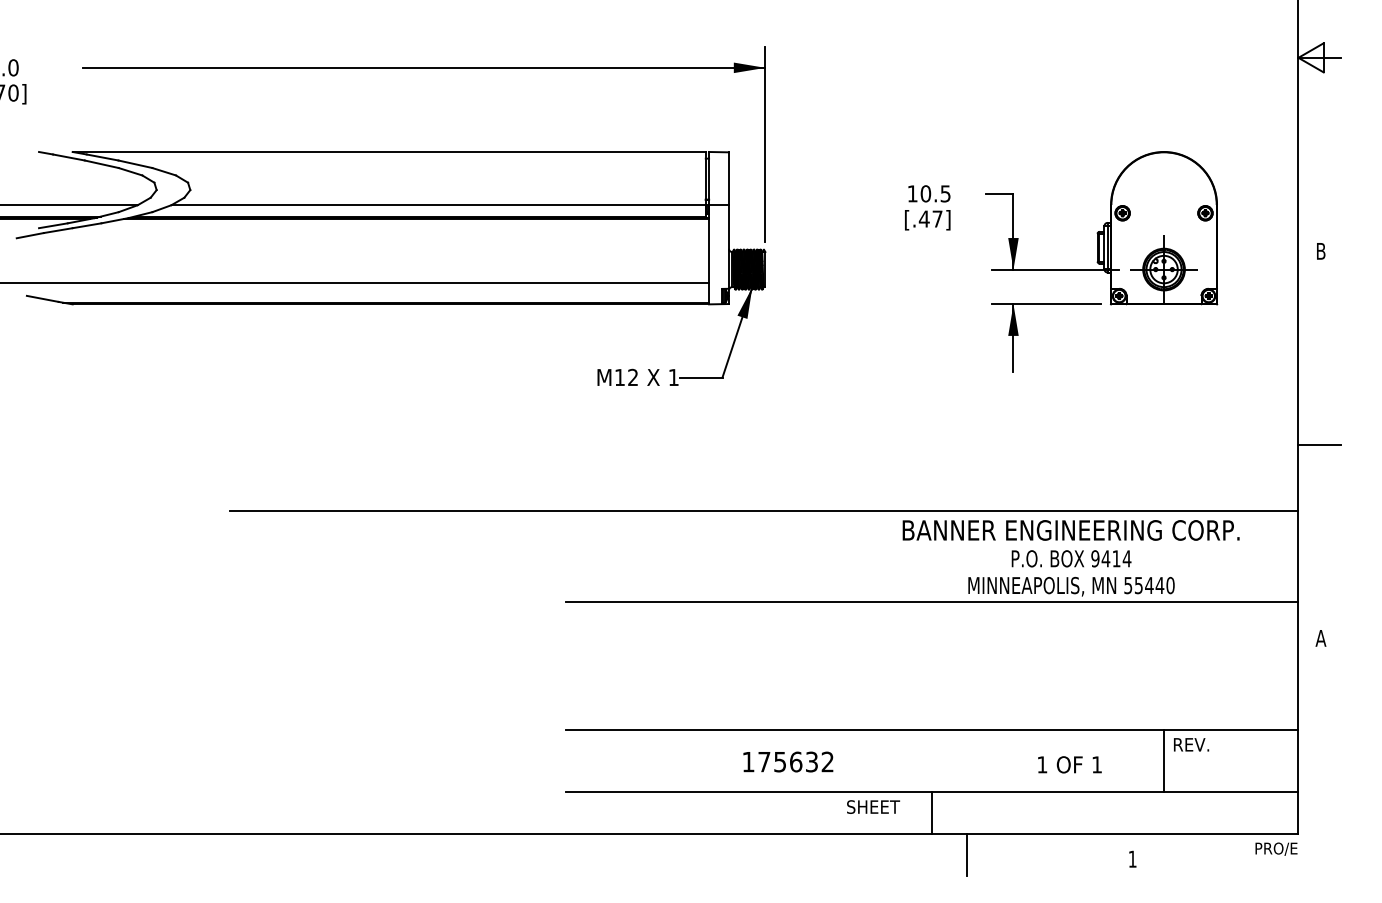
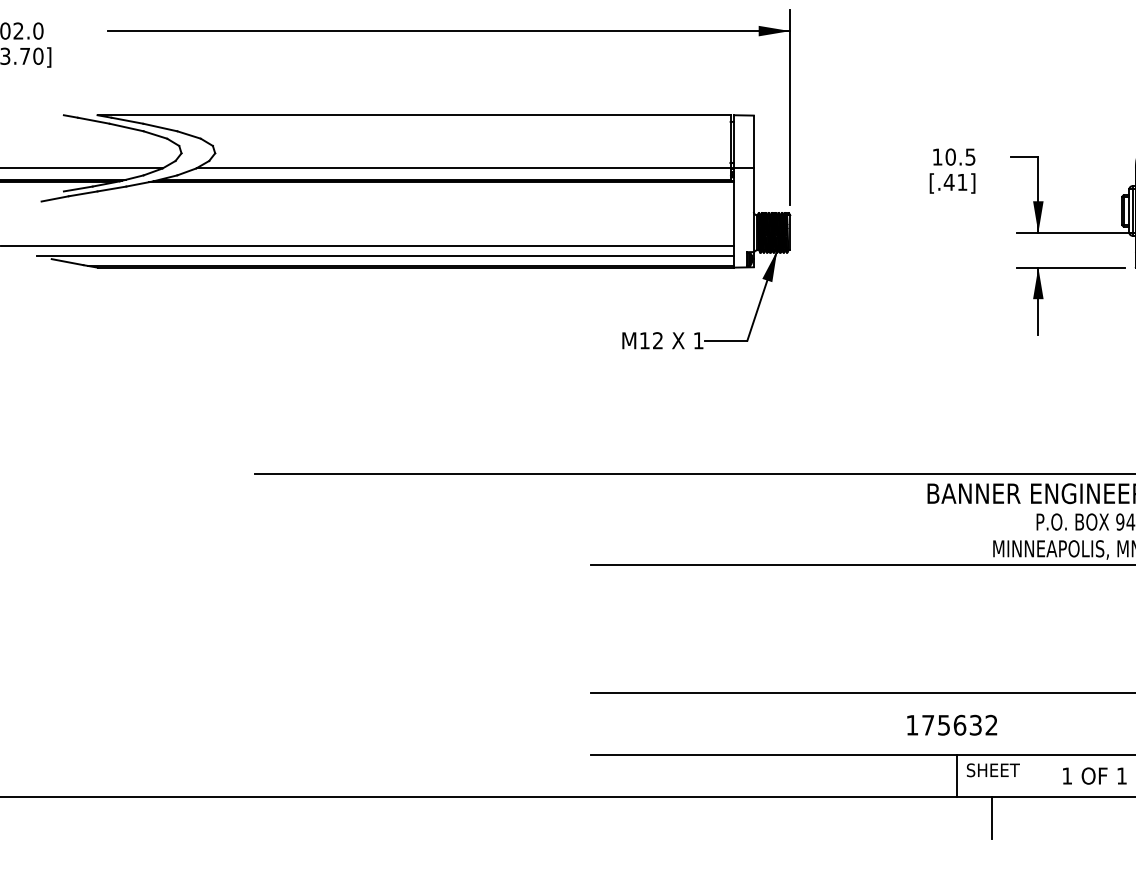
text: (937, 218) -> (962, 181), [.47] -> [.41]
line: (360, 292) -> (385, 255), added
text: (788, 761) -> (952, 724), moved
text: (1069, 764) -> (1094, 775), moved
text: (873, 806) -> (993, 769), moved

